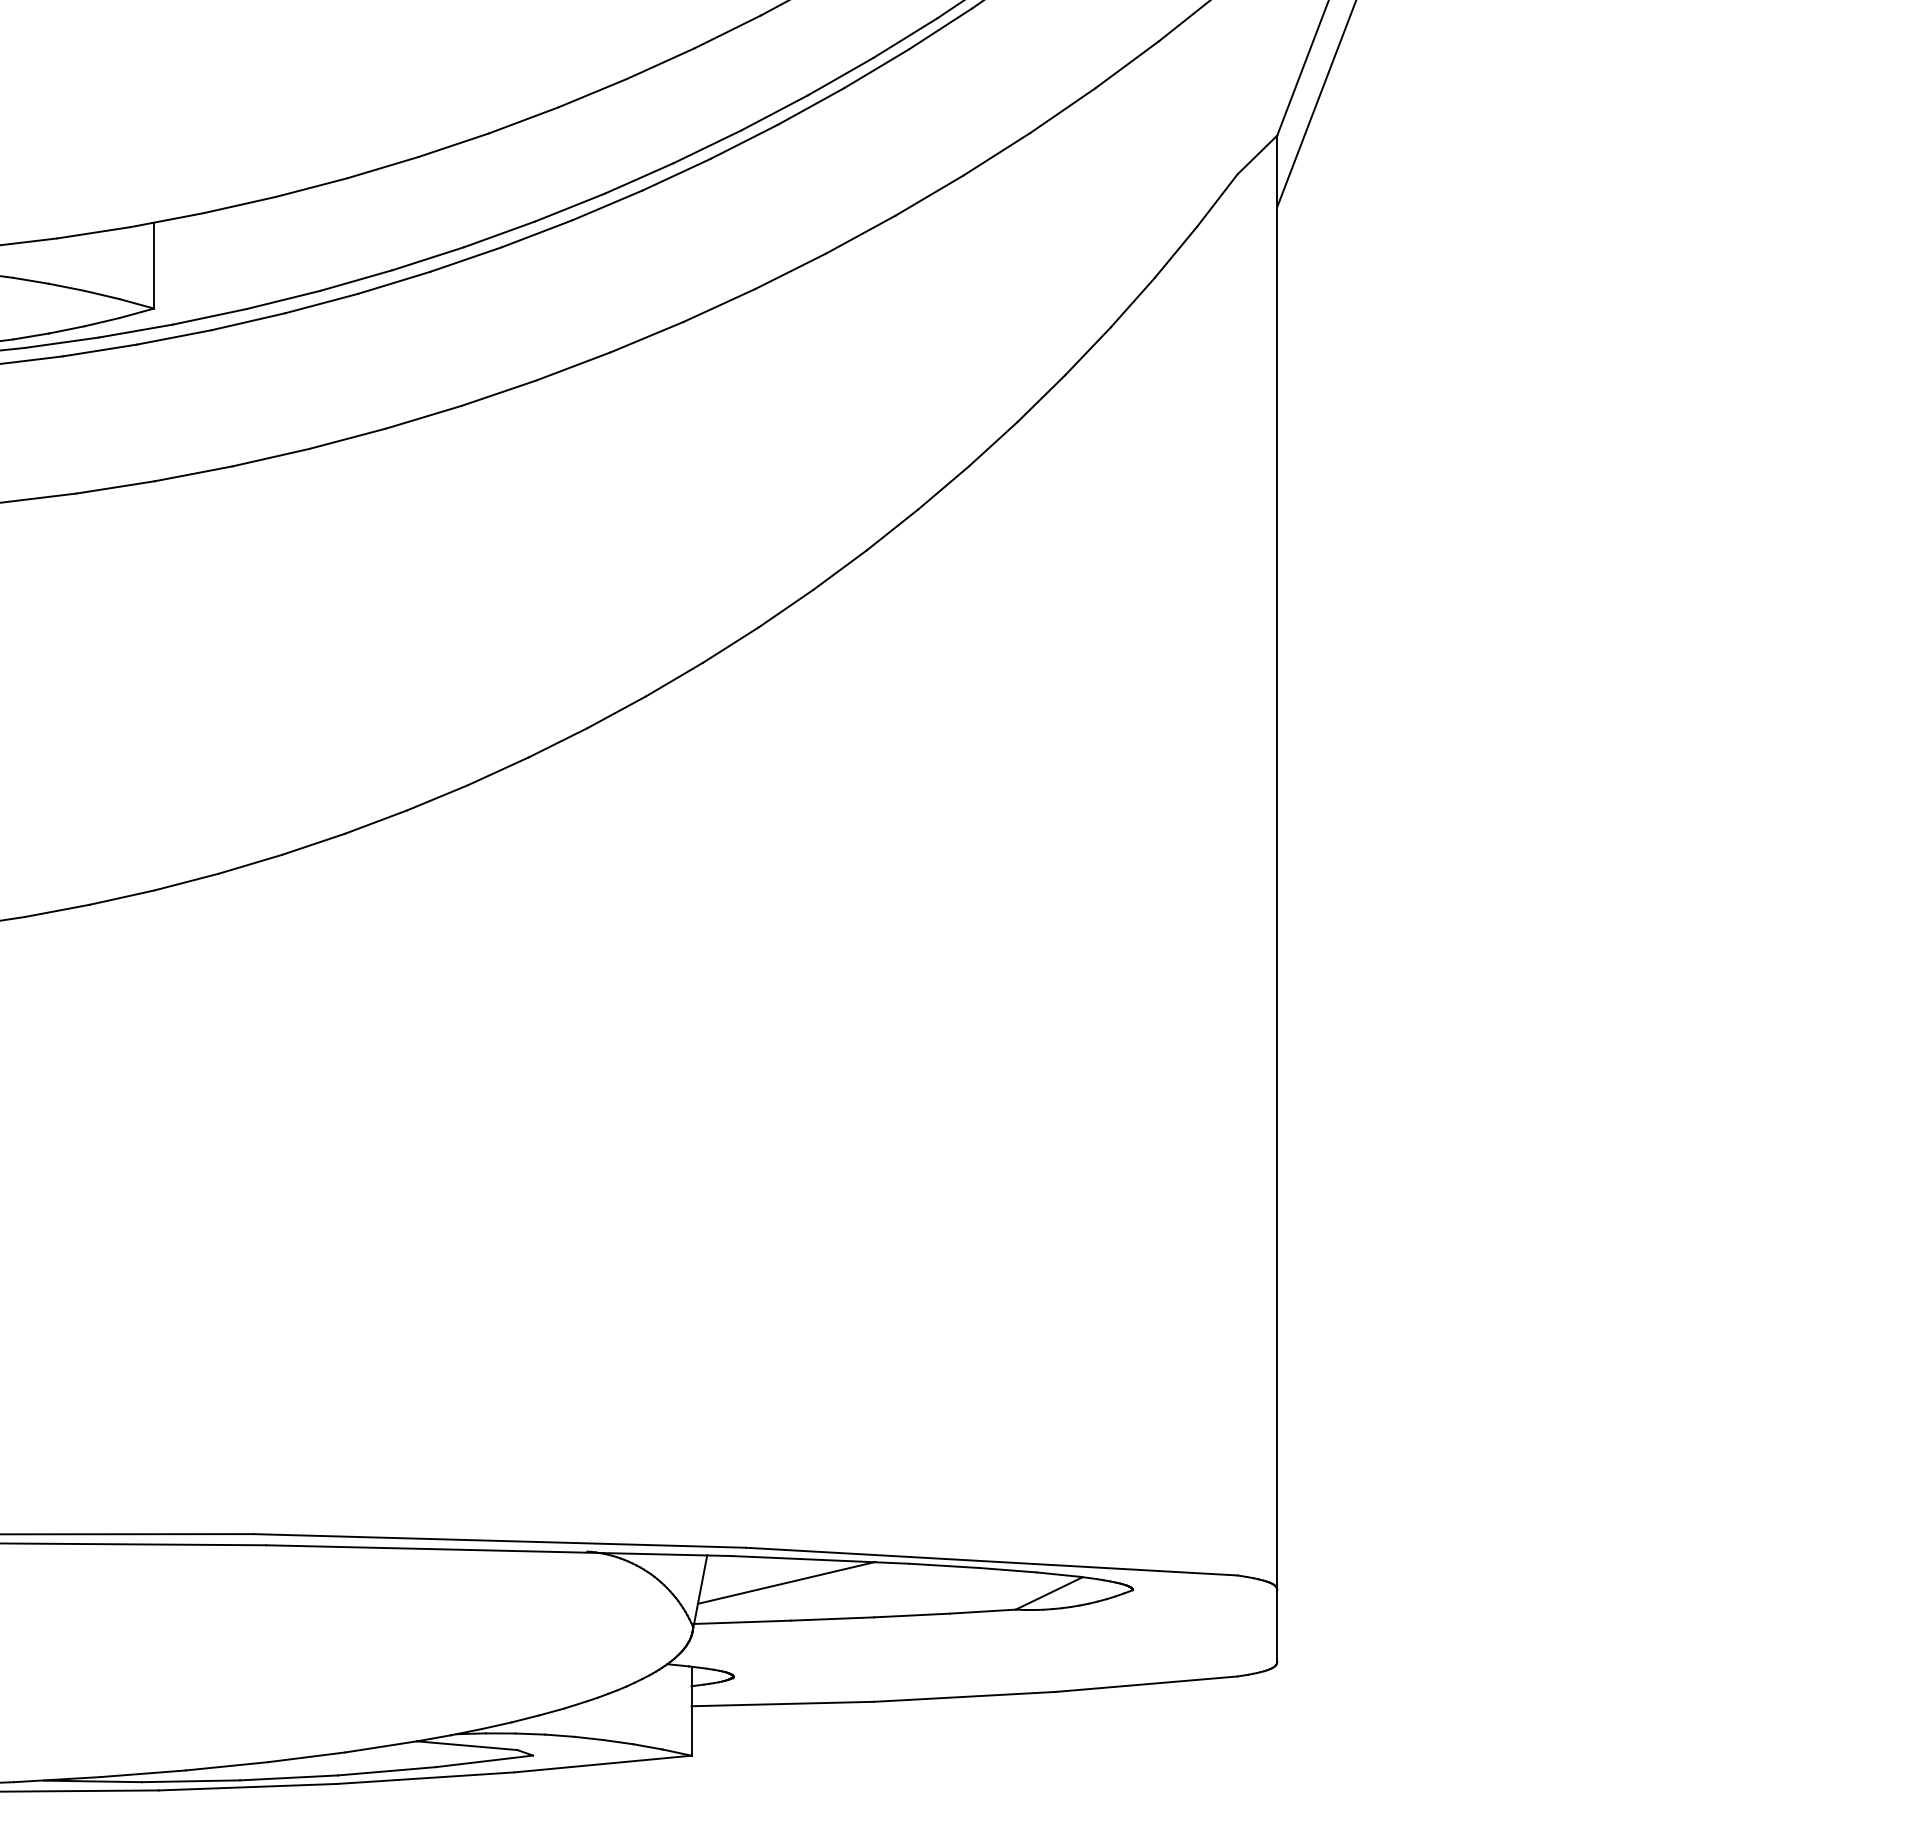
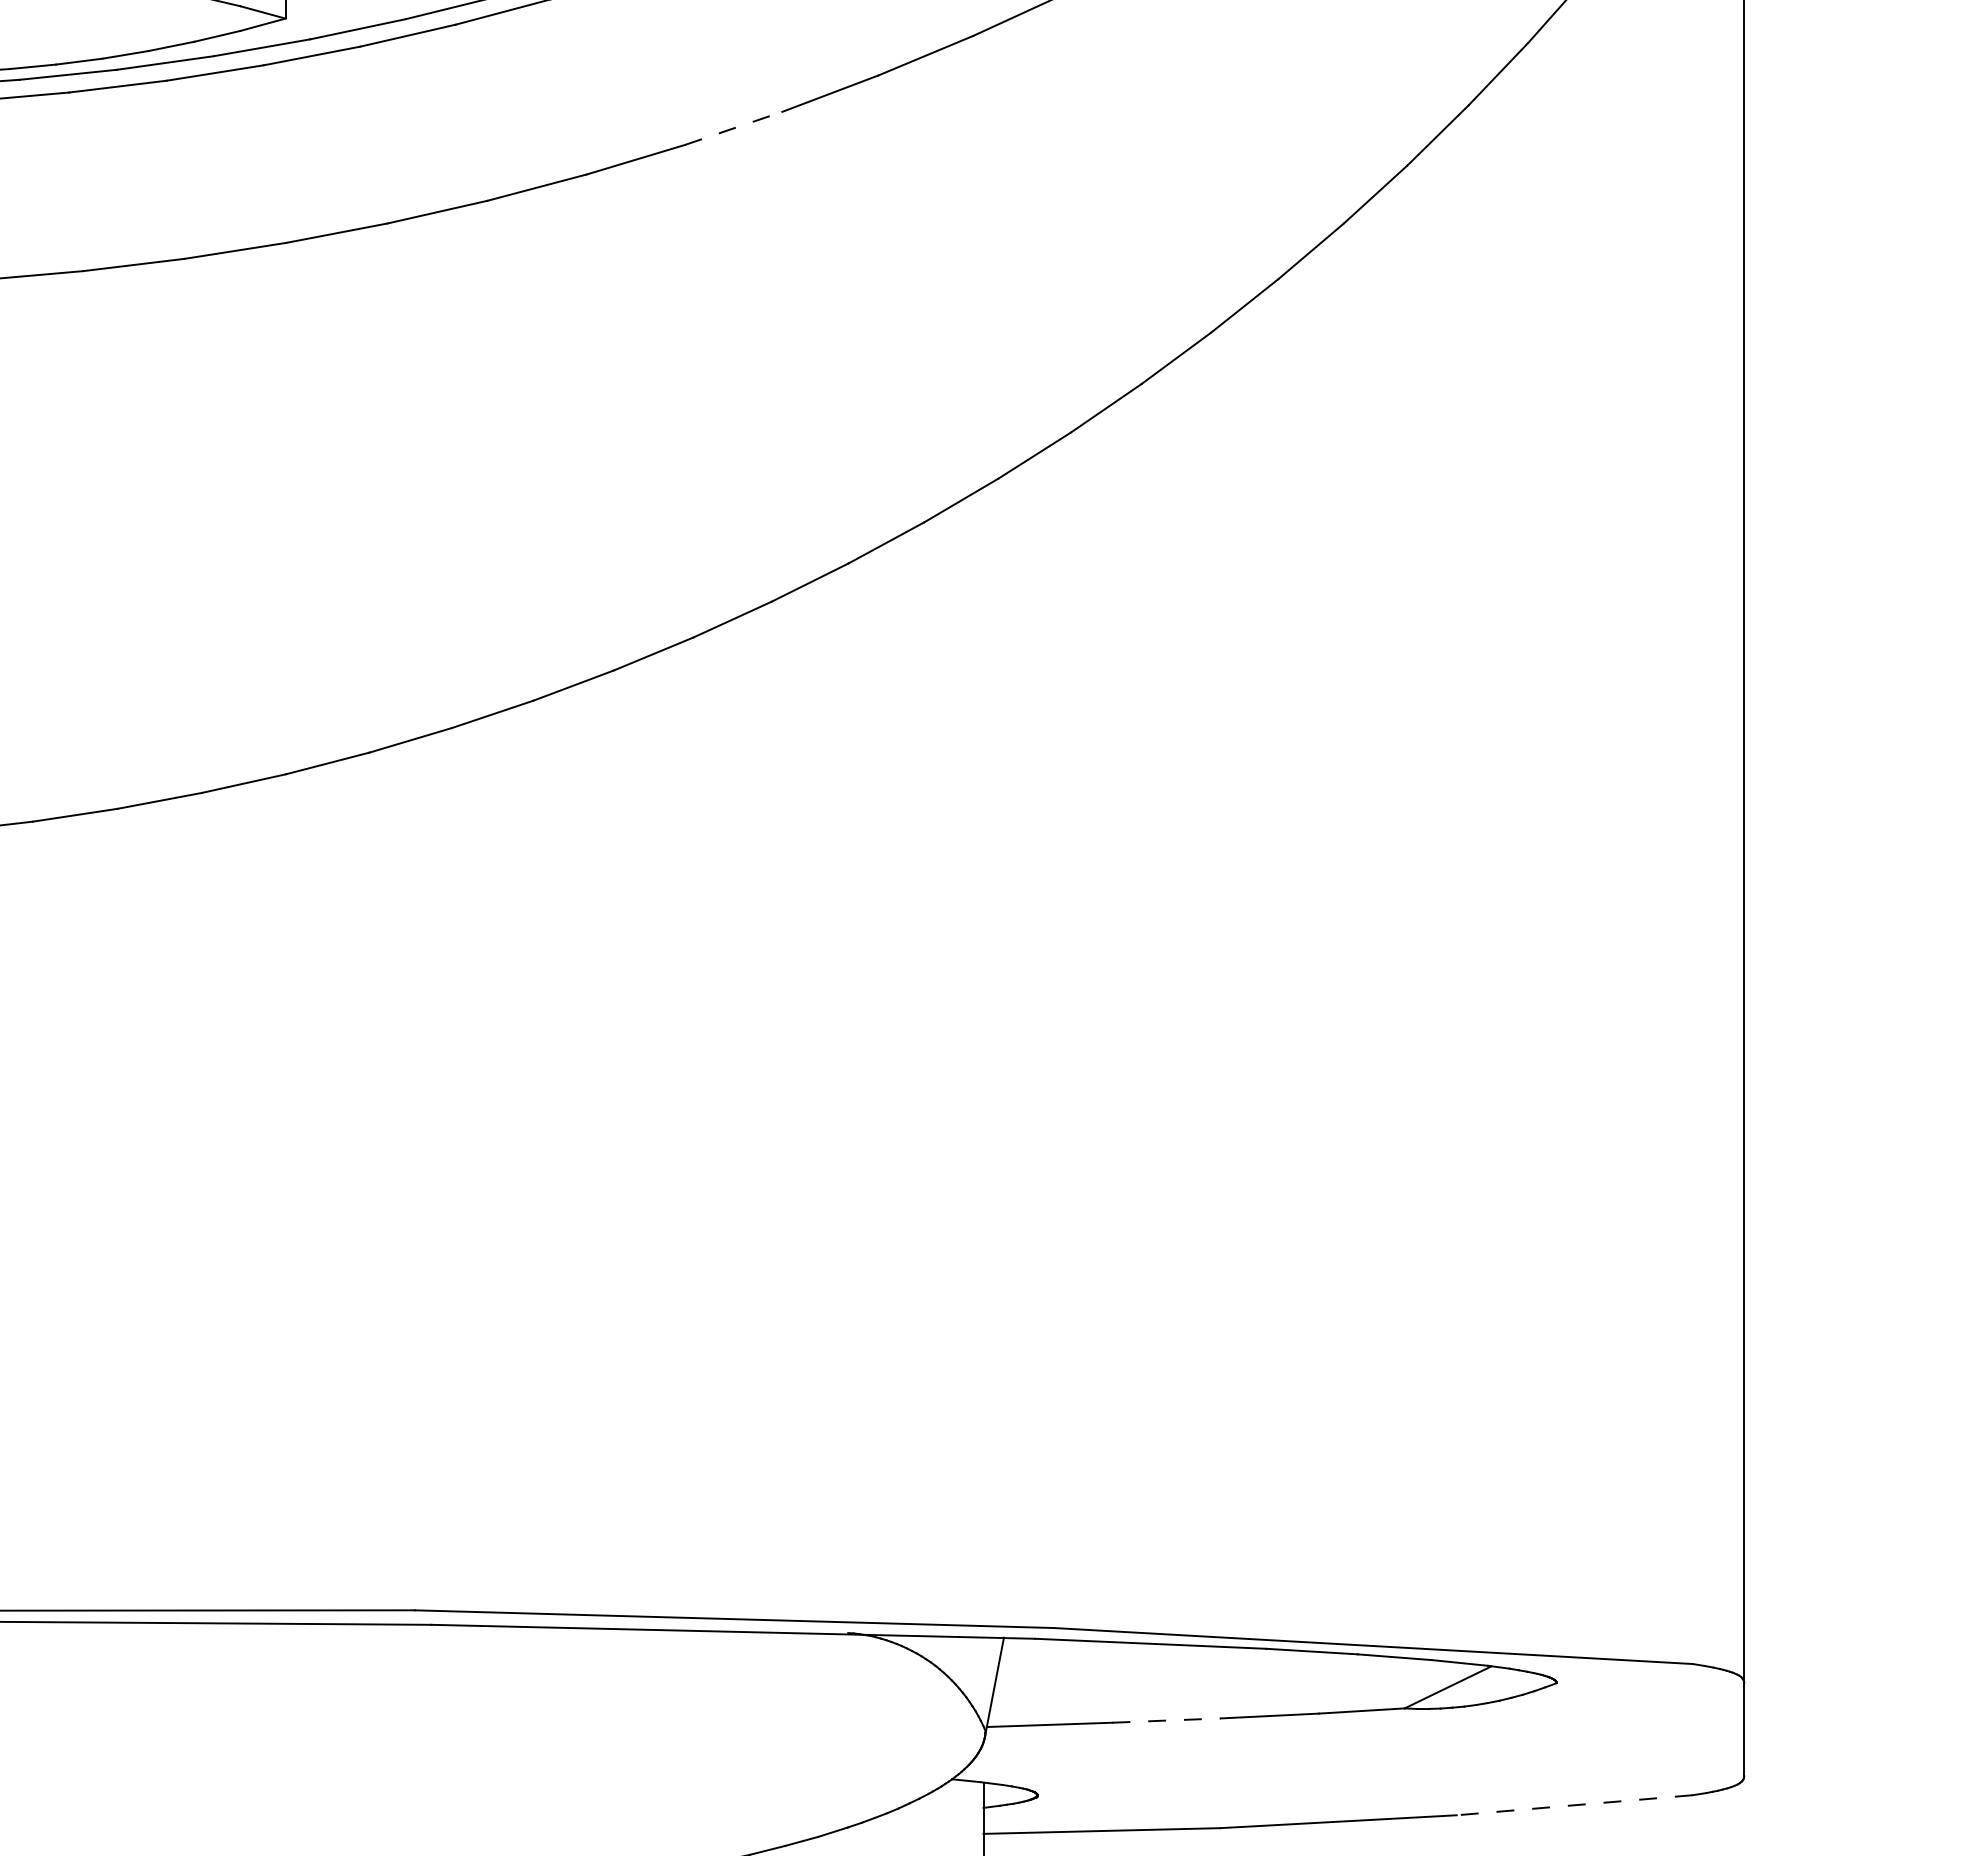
line: (499, 393) -> (734, 128), solid -> dashed
line: (786, 1582) -> (1106, 1673), removed
line: (832, 1619) -> (1166, 1721), solid -> dashed
line: (1146, 1684) -> (1574, 1805), solid -> dashed

